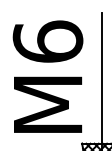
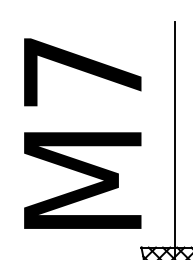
text: (47, 41) -> (81, 71), M6 -> M7

